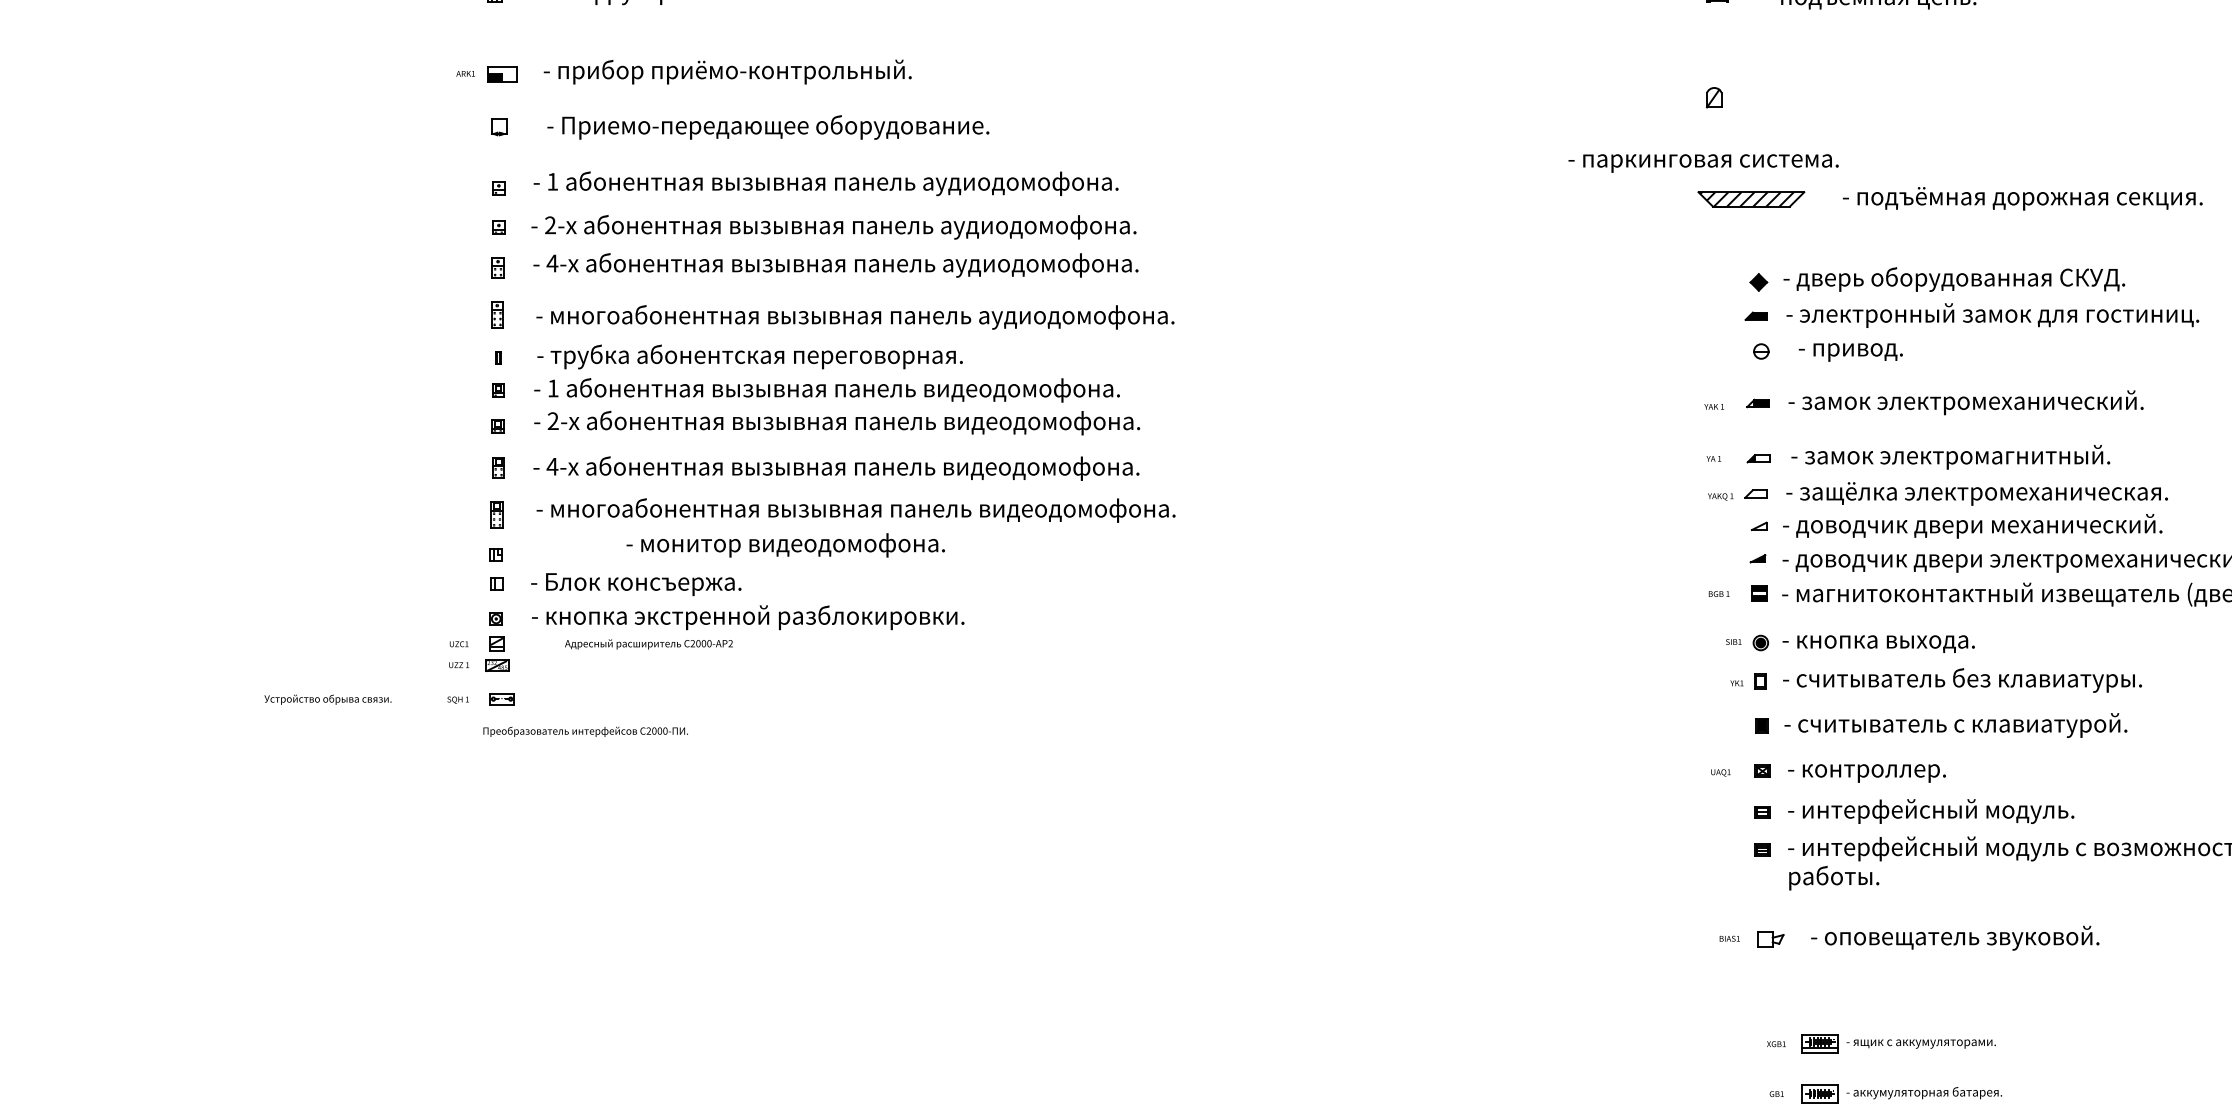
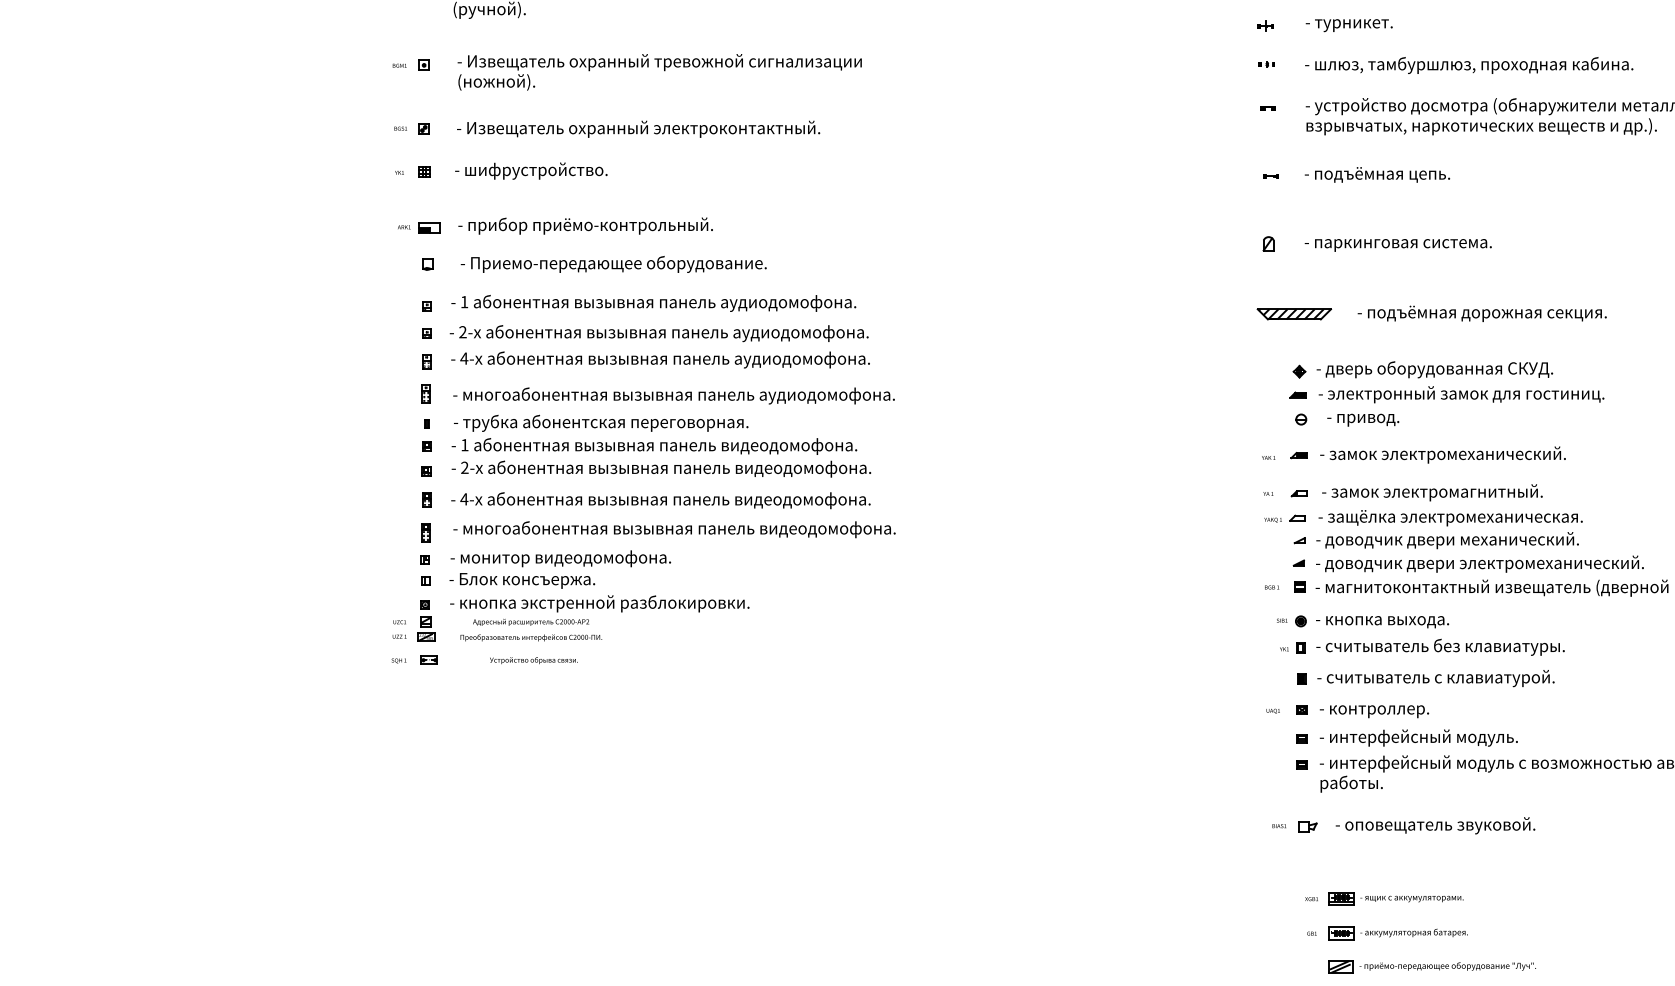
text: (1702, 163) -> (1397, 245), moved
text: (785, 544) -> (560, 558), moved
text: (327, 699) -> (533, 660), moved
text: (585, 731) -> (531, 637), moved

